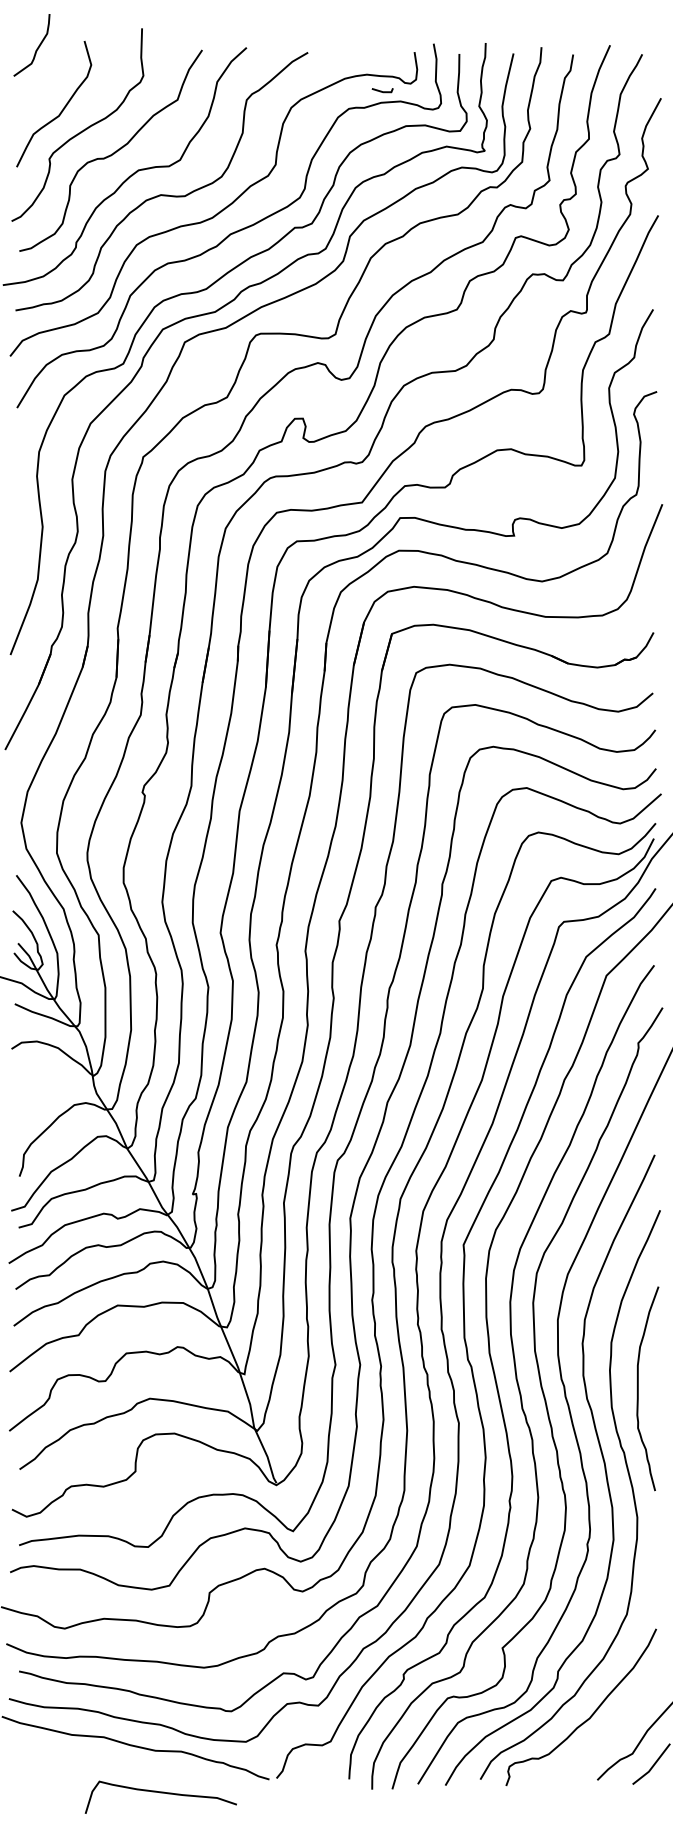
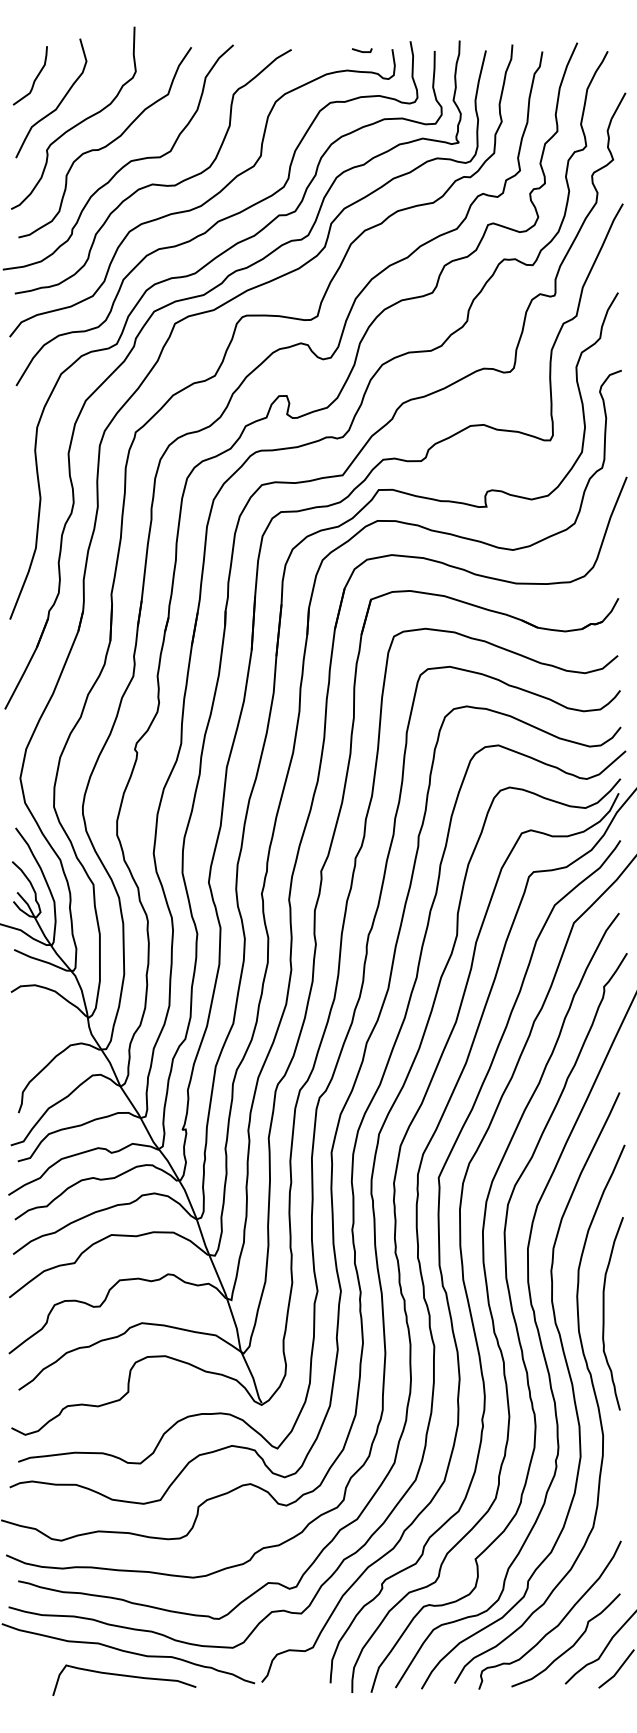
curve: (37, 47) -> (35, 77), moved
line: (381, 90) -> (361, 50), moved
part: (602, 1740) -> (570, 1646), added
curve: (161, 1793) -> (124, 1676), moved

